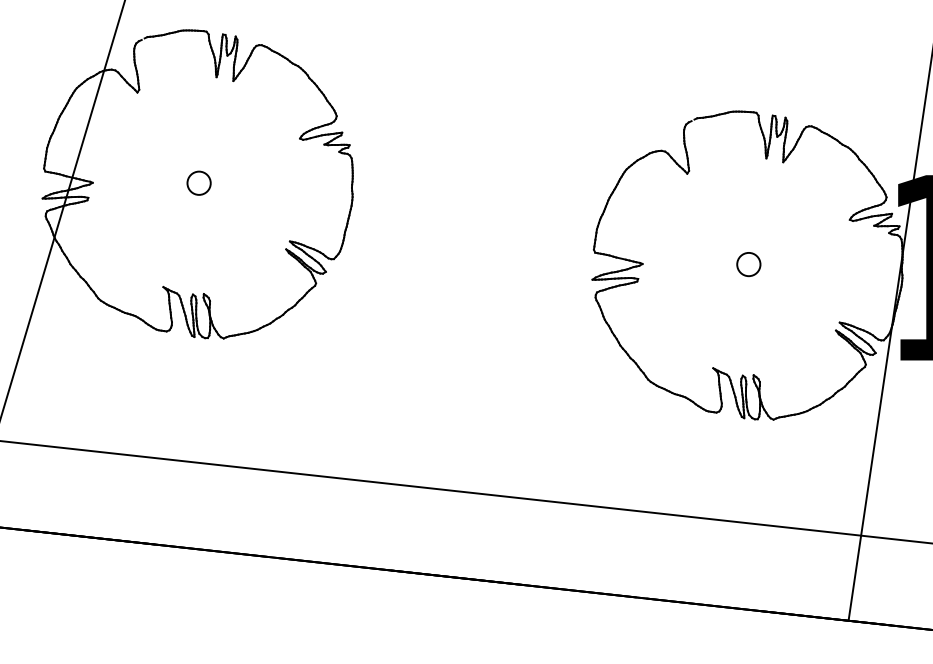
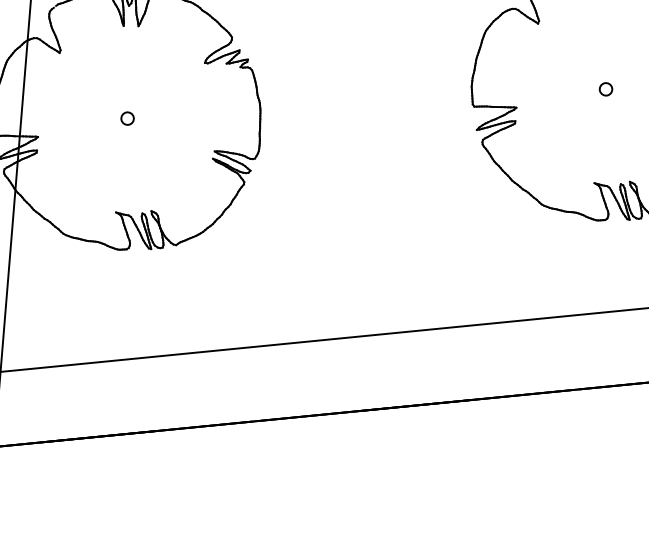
circle: (198, 183) -> (127, 118), size x0.62
circle: (748, 264) -> (605, 89), size x0.62

